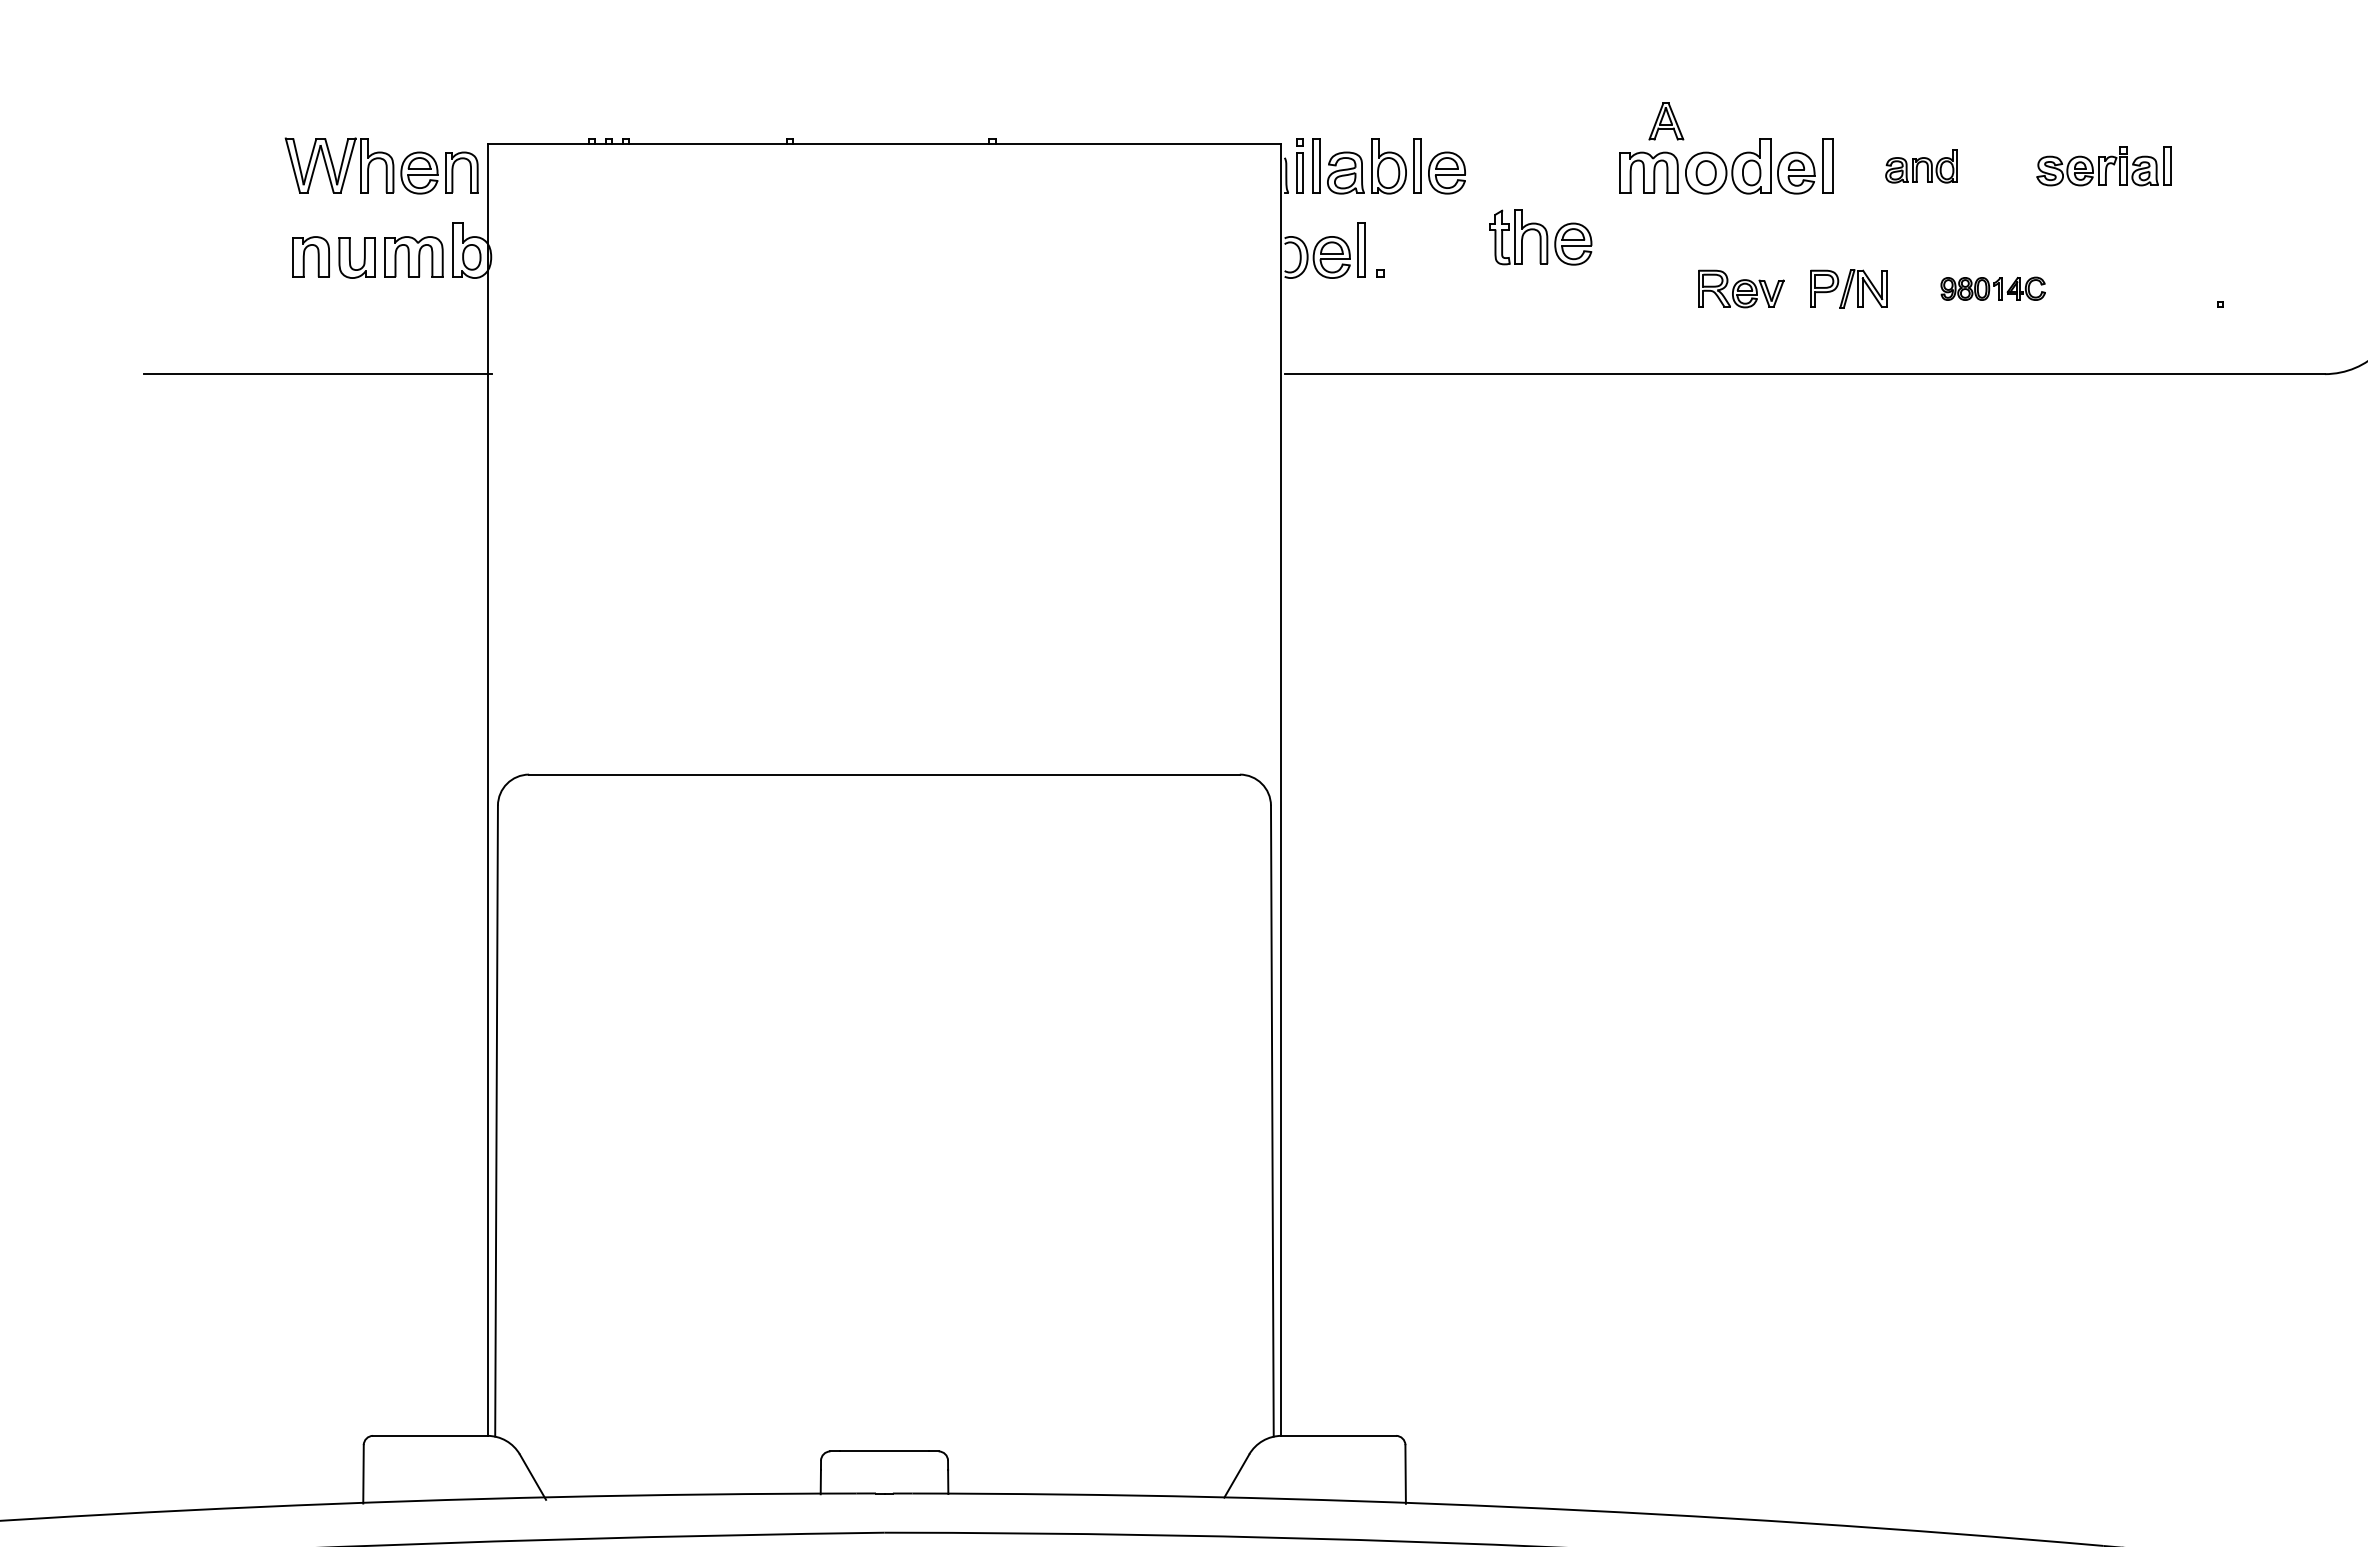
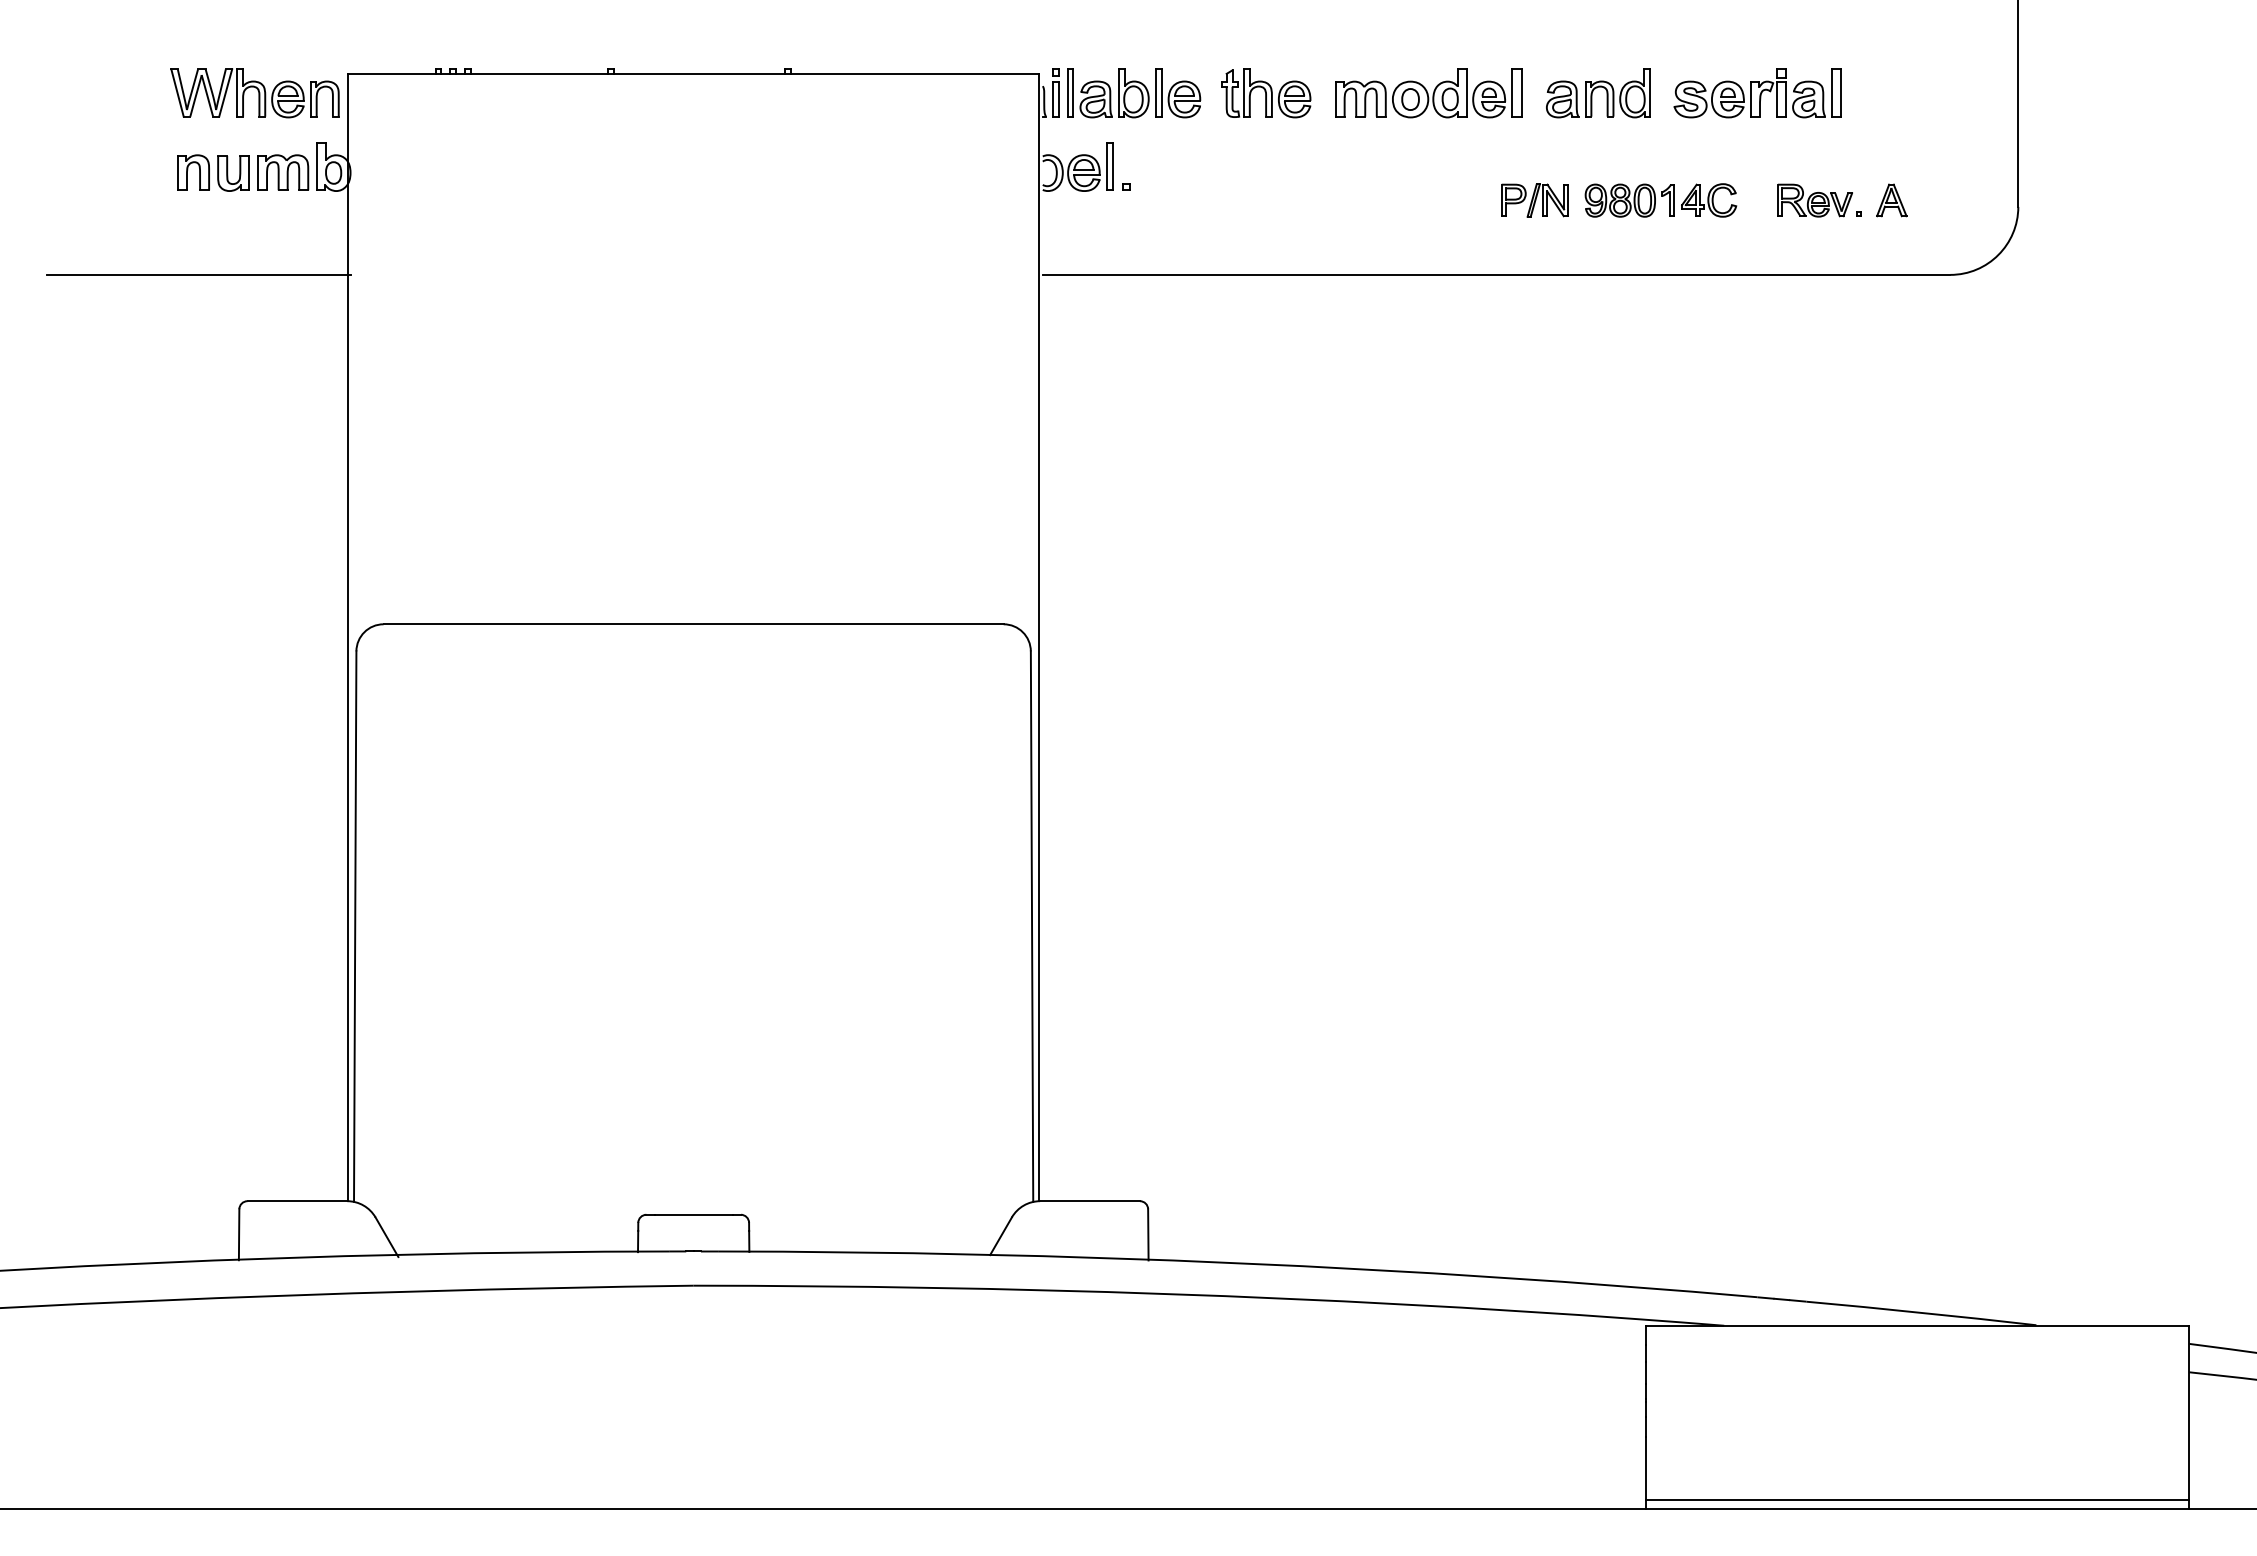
part: (1666, 121) -> (1891, 200), moved
part: (1921, 166) -> (1598, 93), size x1.67
part: (2103, 166) -> (1757, 93), size x1.43
part: (1541, 237) -> (1266, 93), moved
part: (1740, 288) -> (1814, 200), moved
part: (1992, 288) -> (1660, 200), size x1.67

